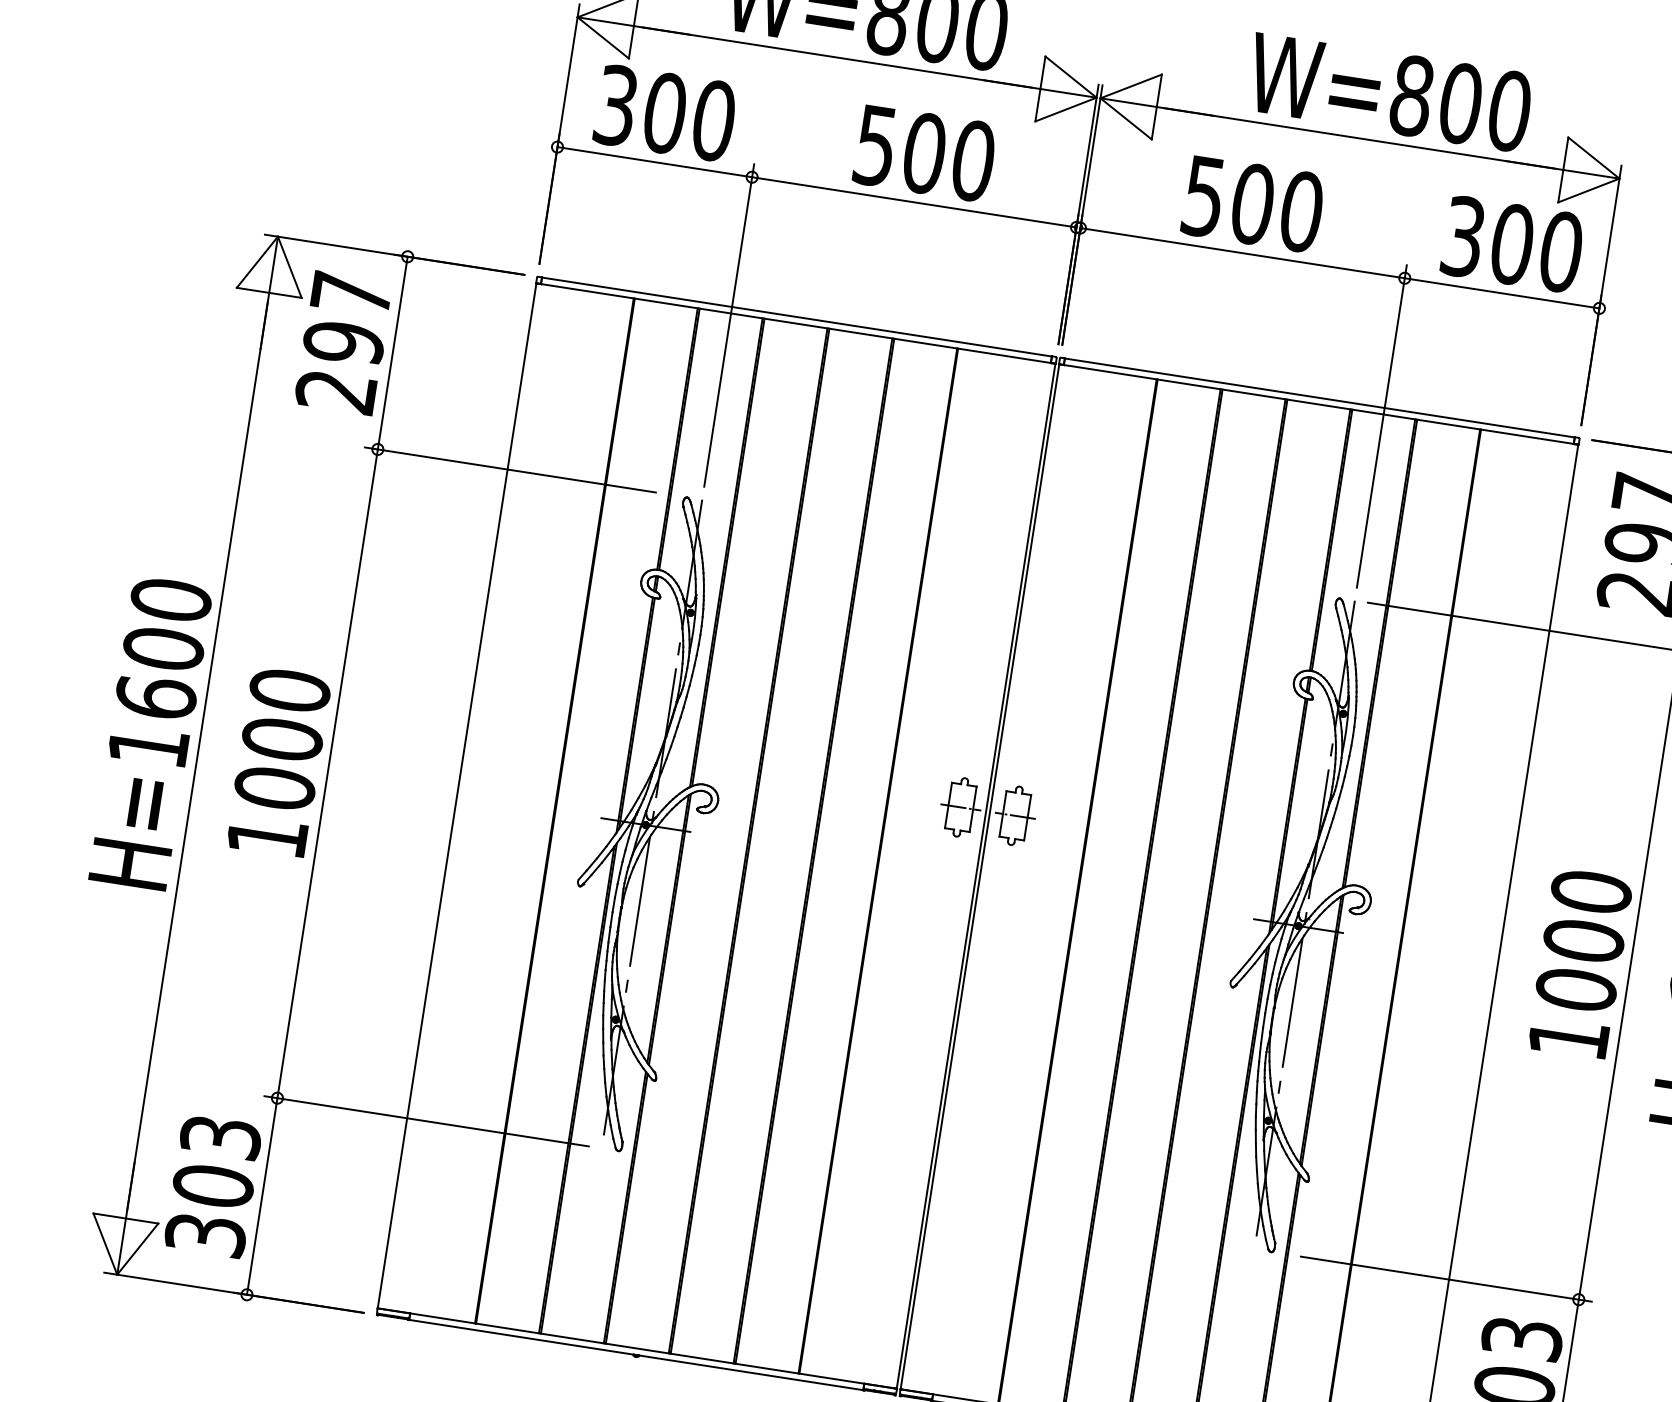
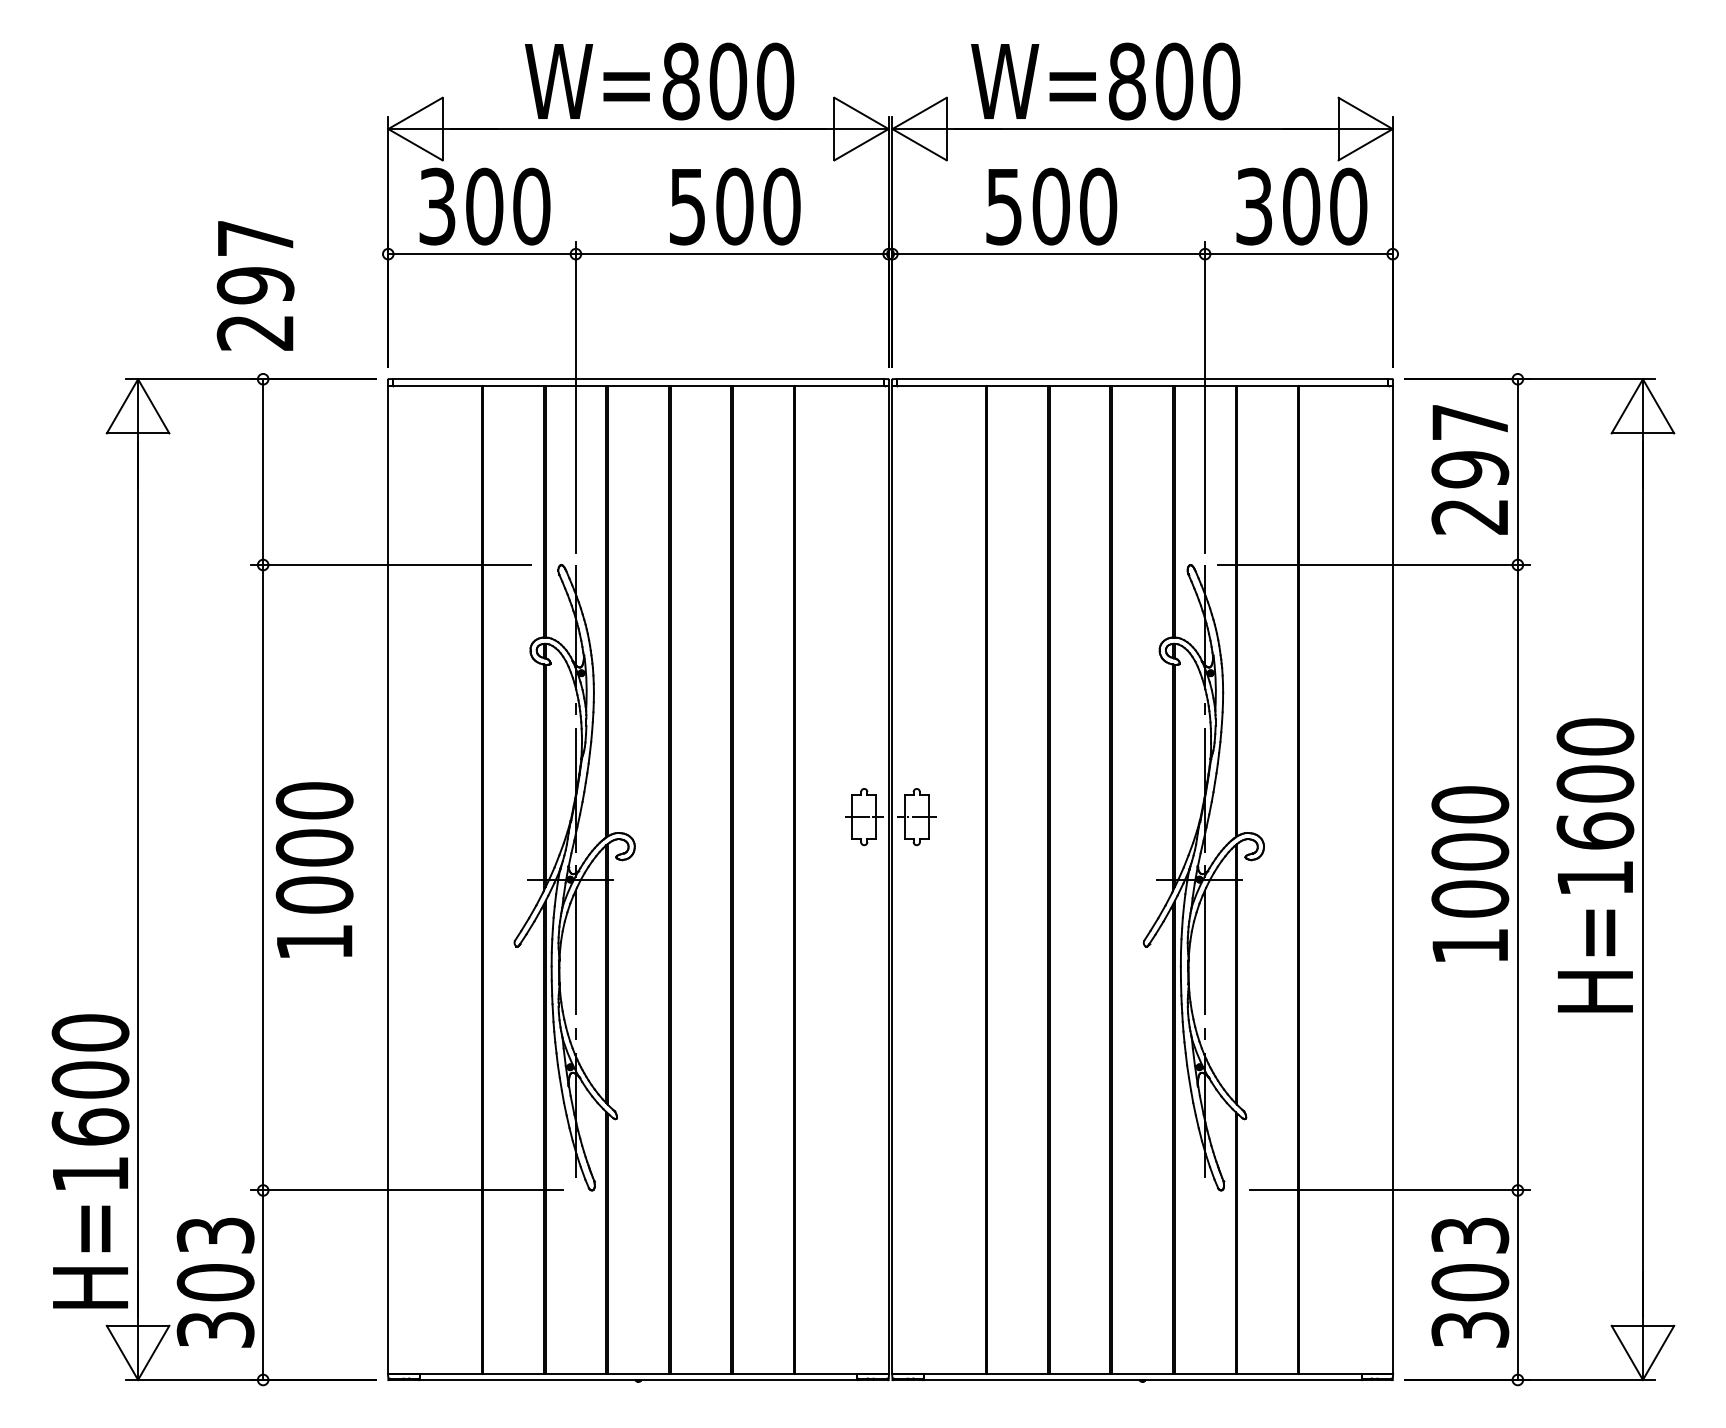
text: (1389, 92) -> (1105, 81), moved
text: (343, 342) -> (255, 285), moved
text: (150, 733) -> (90, 1161), moved
text: (278, 761) -> (314, 869), moved

